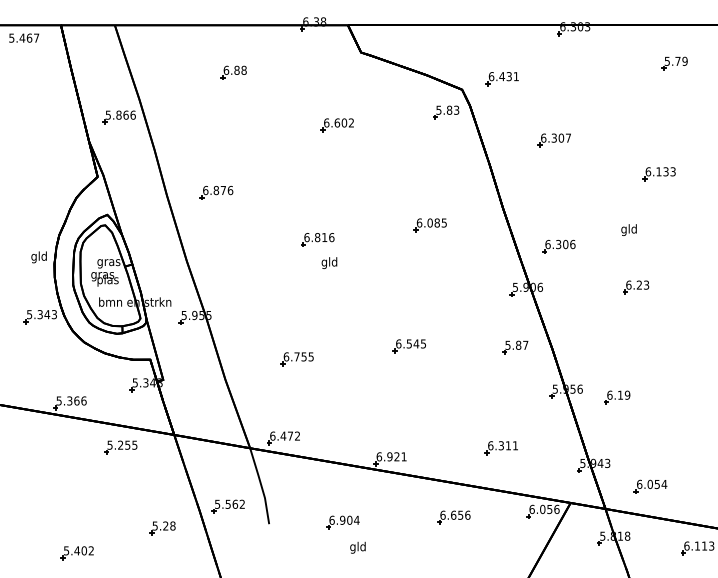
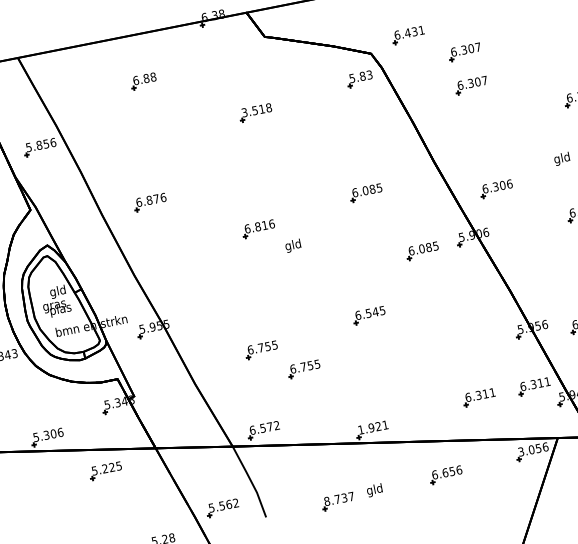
part: (553, 106) -> (463, 52), added
text: (125, 114) -> (45, 143), 5.866 -> 5.856
text: (339, 122) -> (257, 109), 6.602 -> 3.518
text: (108, 262) -> (57, 291), gras -> gld
text: (329, 262) -> (293, 245), moved
part: (473, 293) -> (421, 251), added
part: (515, 347) -> (473, 296), removed
part: (334, 386) -> (303, 369), added
text: (76, 400) -> (53, 433), 5.366 -> 5.306
text: (283, 435) -> (262, 427), 6.472 -> 6.572
text: (127, 444) -> (111, 466), 5.255 -> 5.225
part: (556, 448) -> (533, 387), added
text: (379, 456) -> (361, 429), 6.921 -> 1.921
text: (531, 508) -> (520, 451), 6.056 -> 3.056
text: (344, 519) -> (339, 498), 6.904 -> 8.737
text: (357, 547) -> (374, 490), moved

